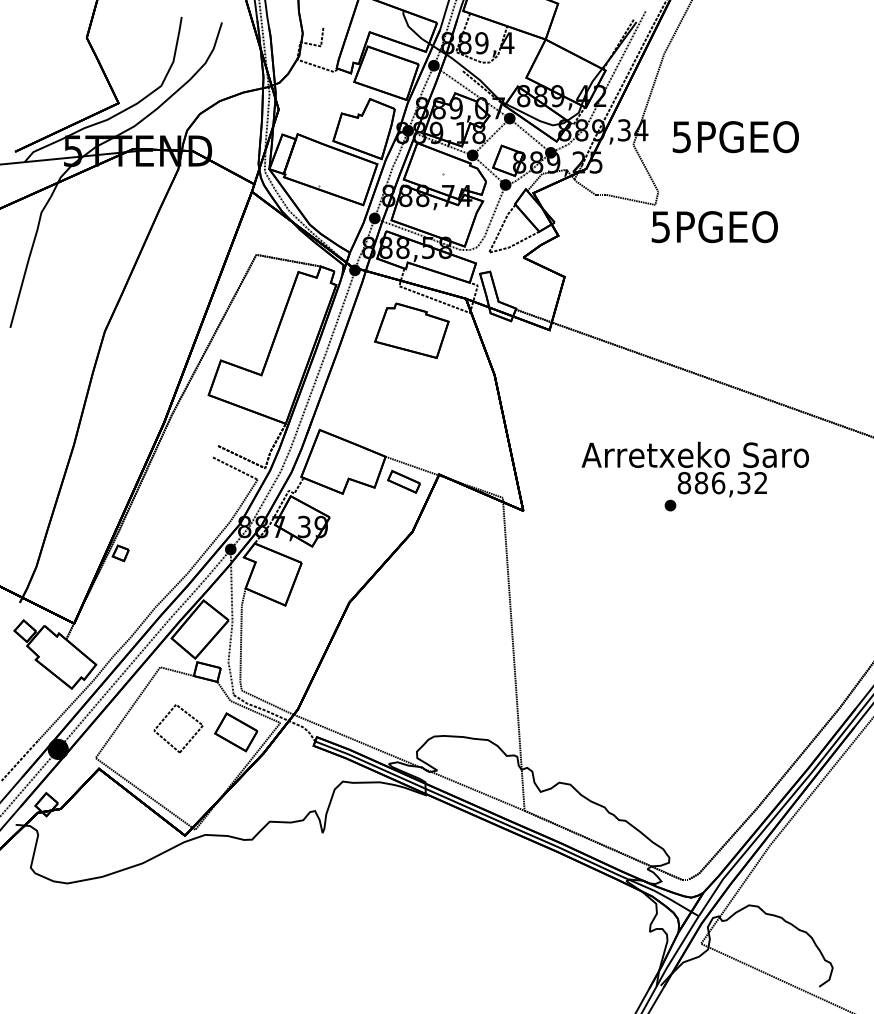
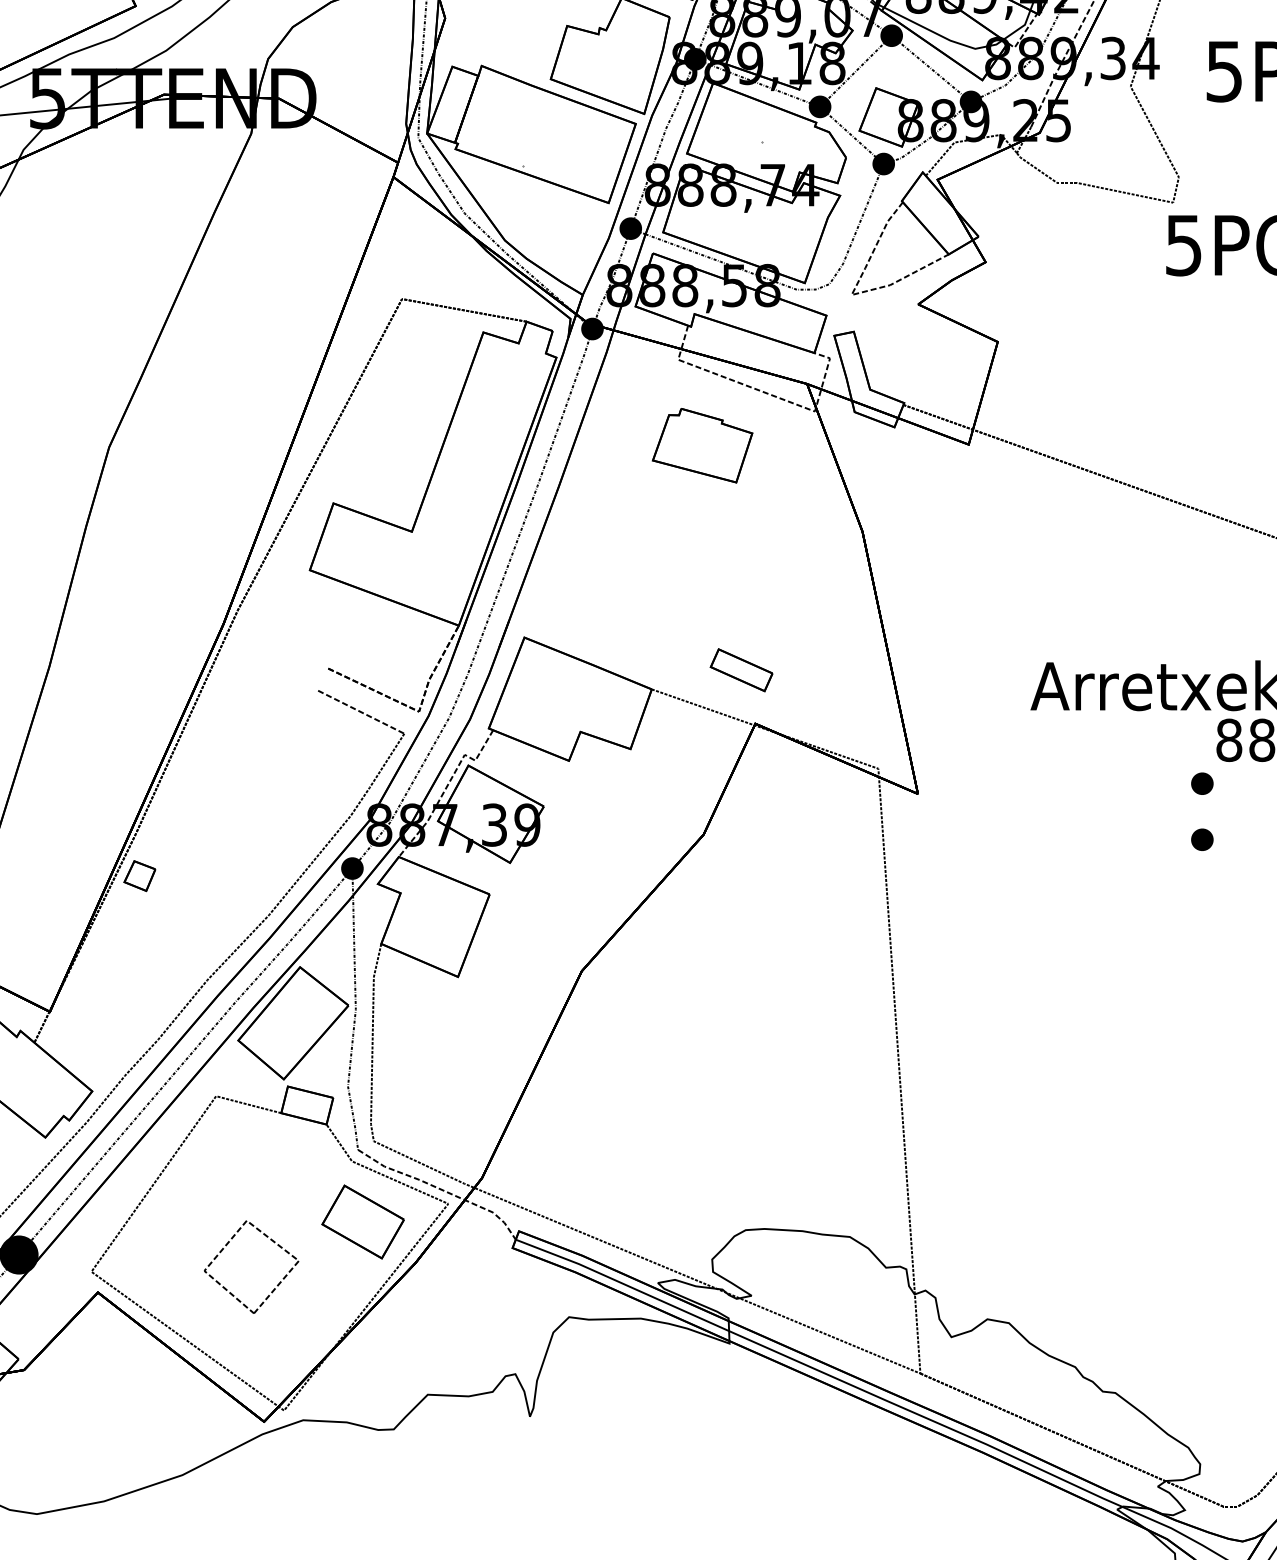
part: (411, 330) -> (701, 445), size x0.7
part: (403, 481) -> (740, 669), moved
part: (670, 534) -> (1202, 839), added
part: (189, 739) -> (272, 1288), moved

